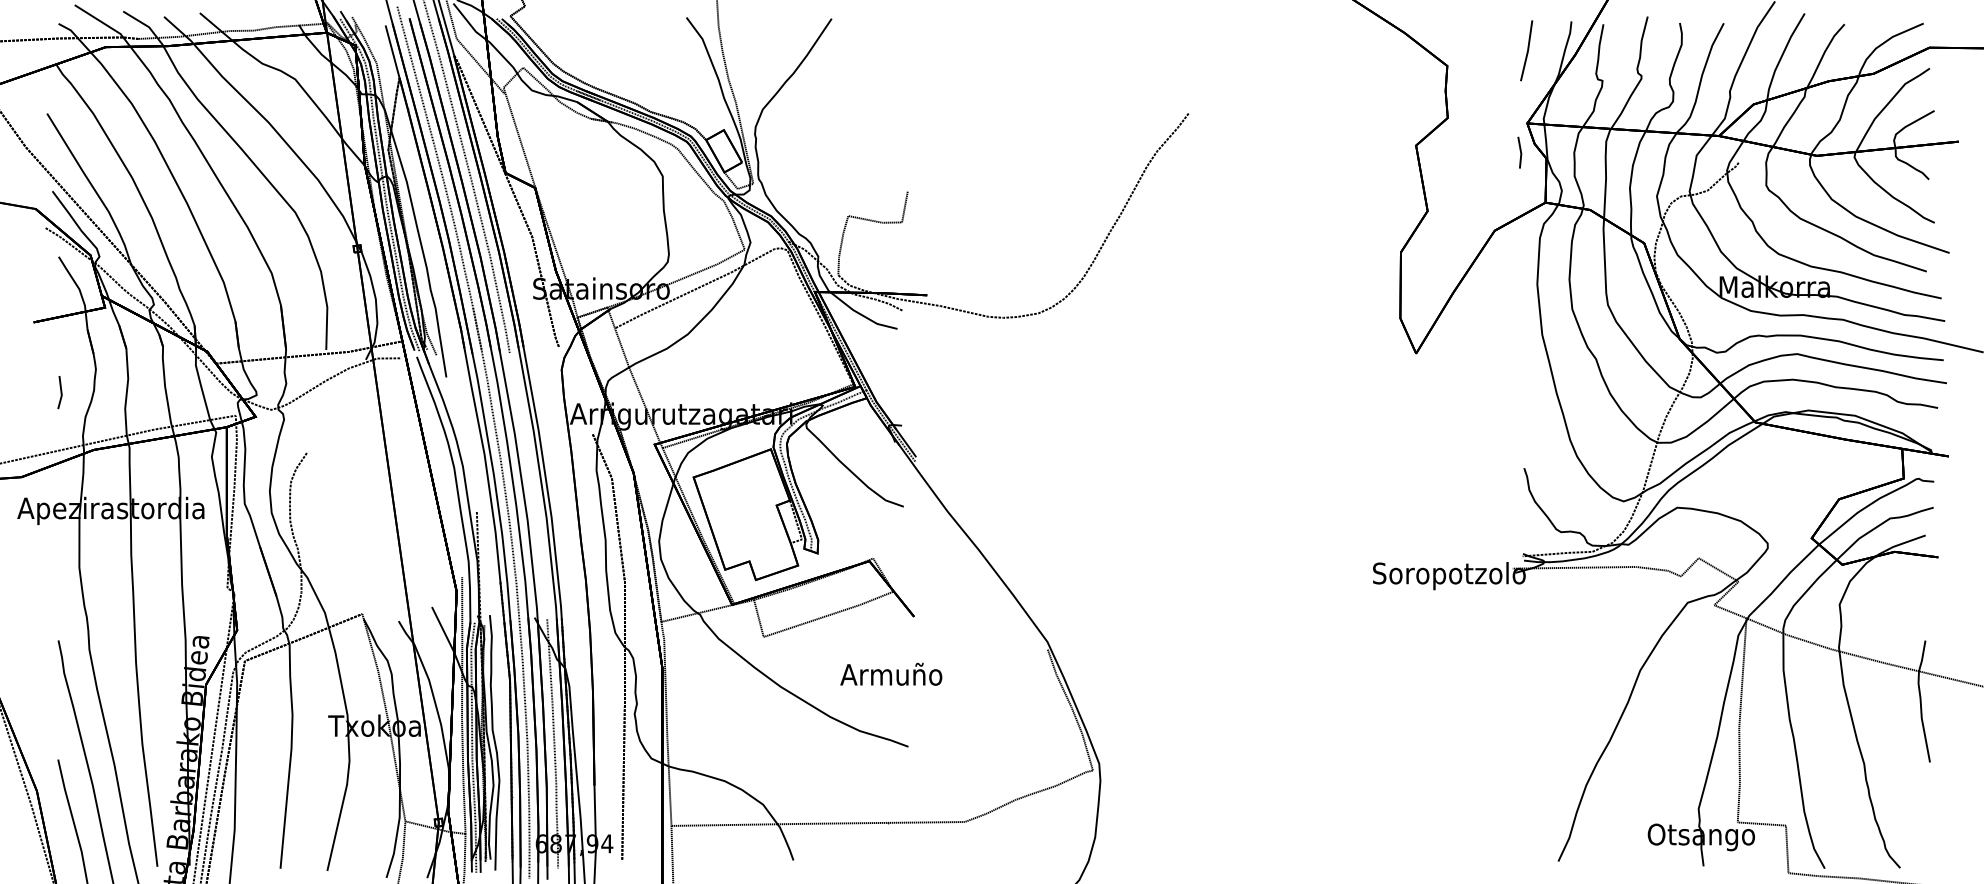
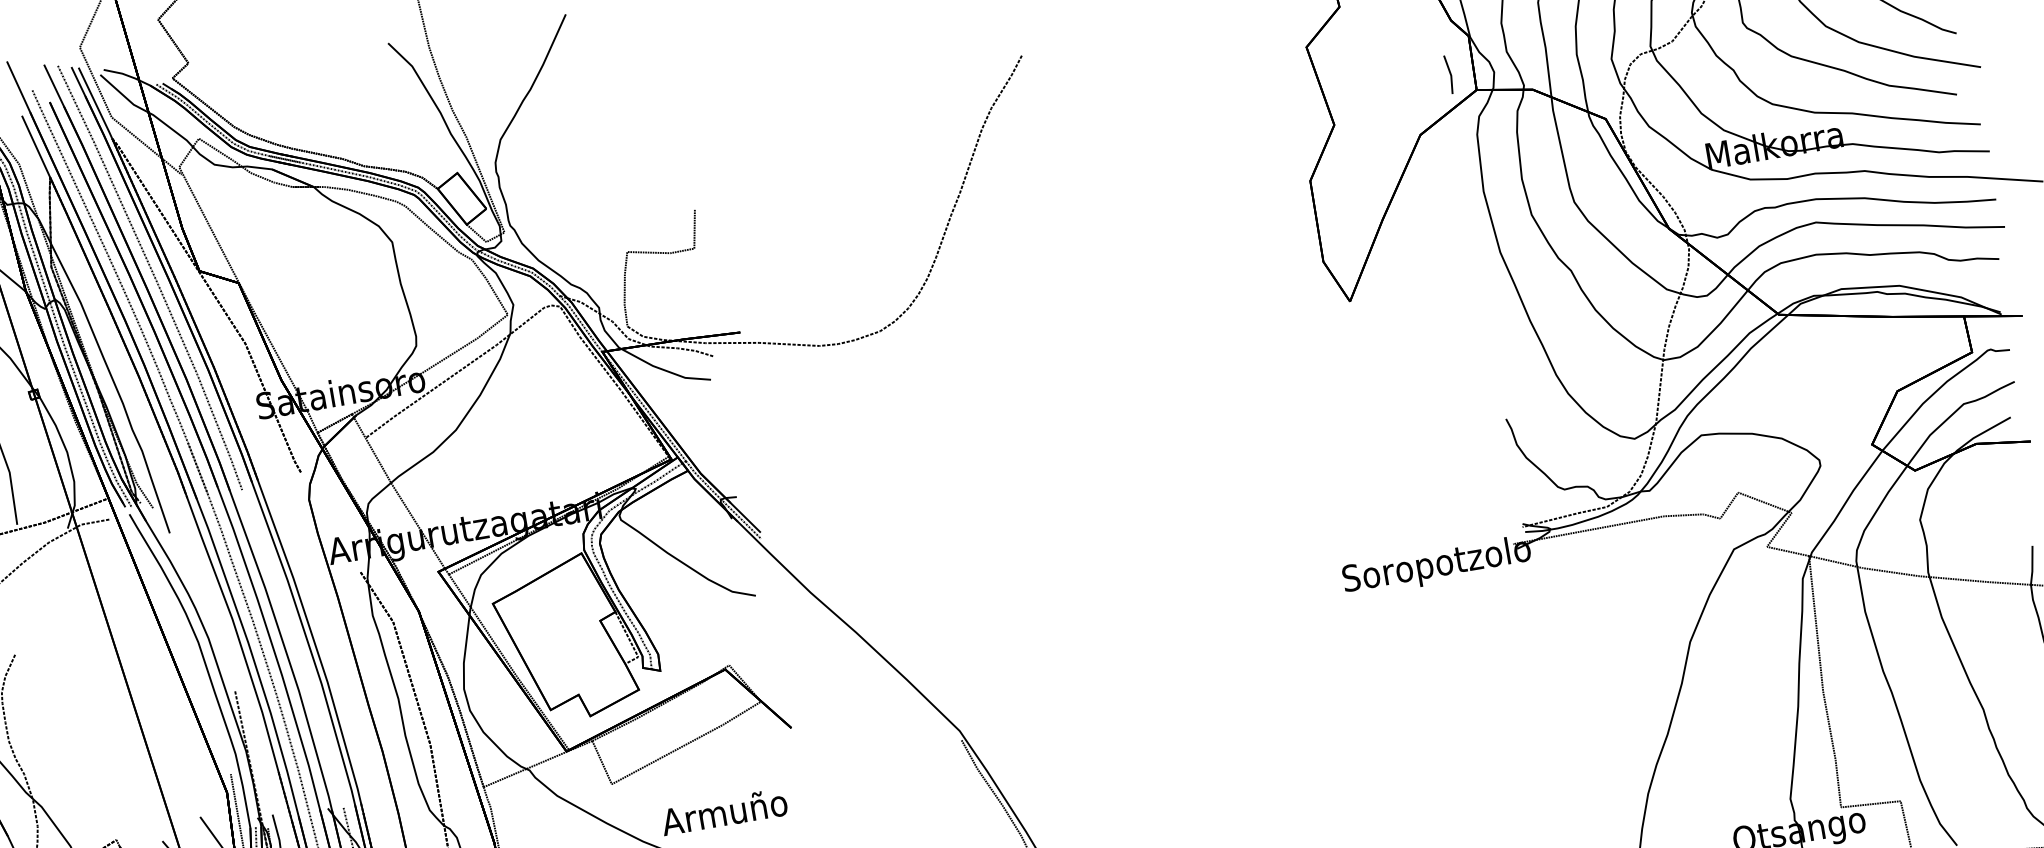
line: (1520, 152) -> (1450, 74), moved
text: (891, 673) -> (724, 810), moved

